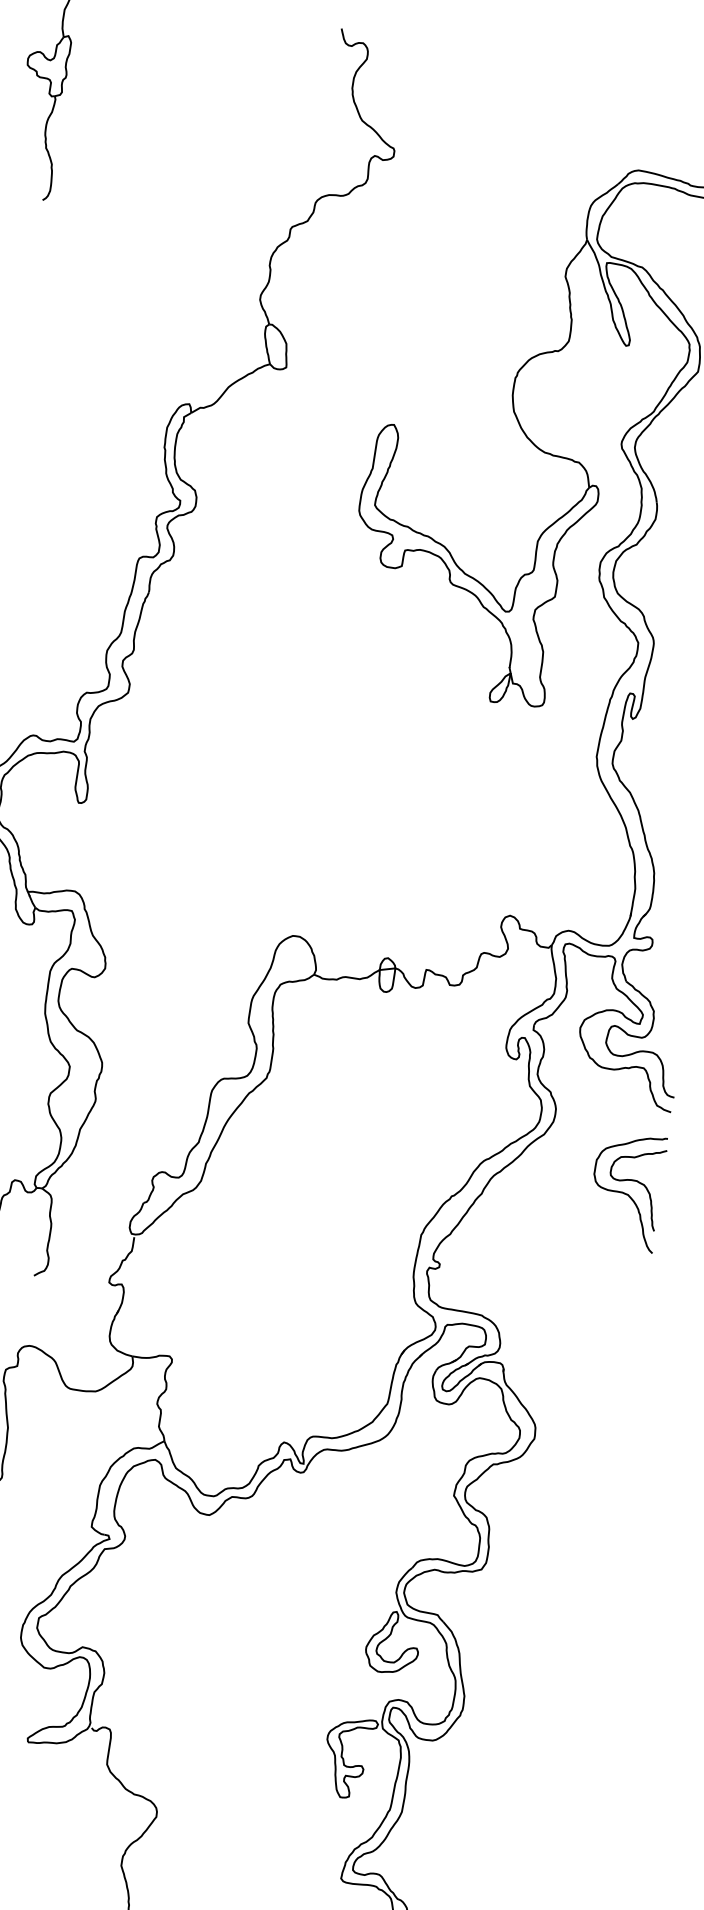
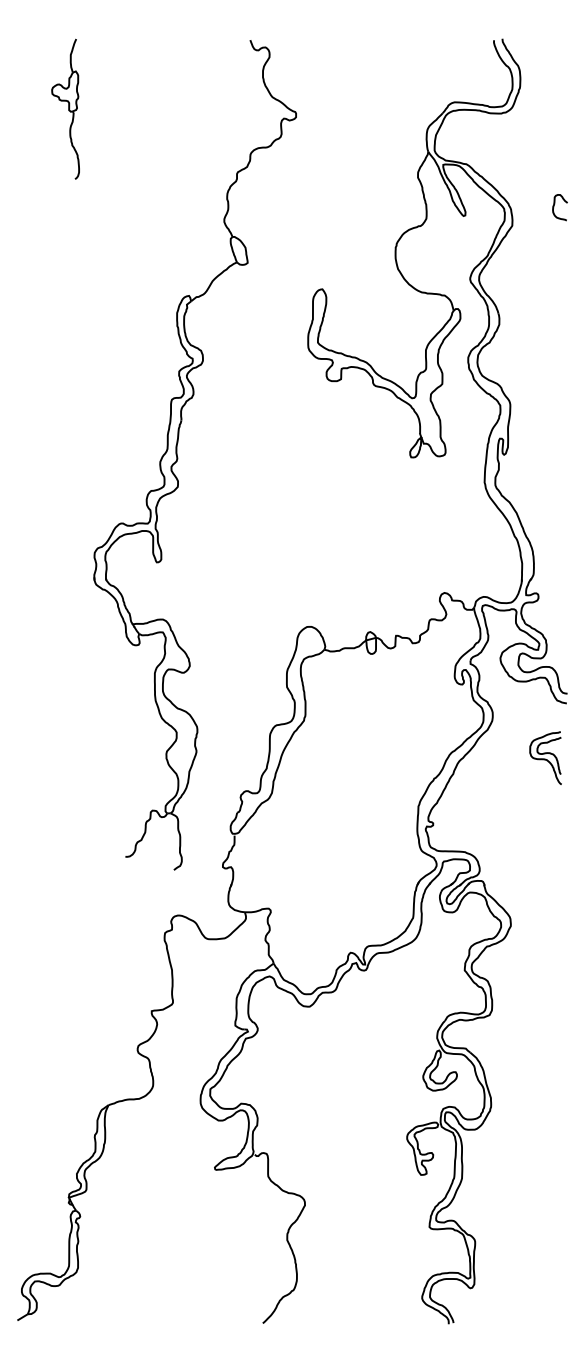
part: (625, 1191) -> (545, 758), size x0.7

